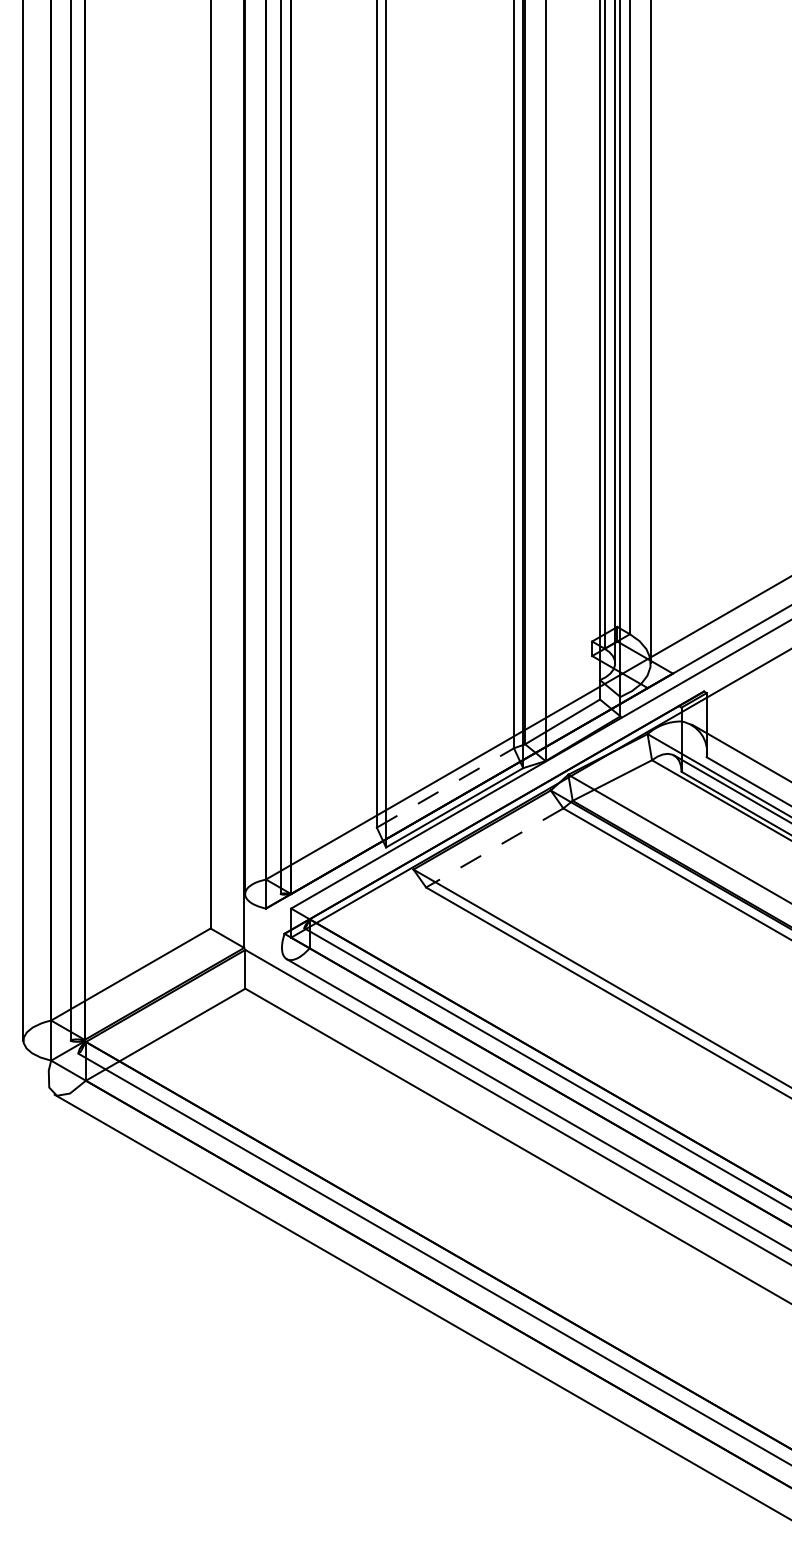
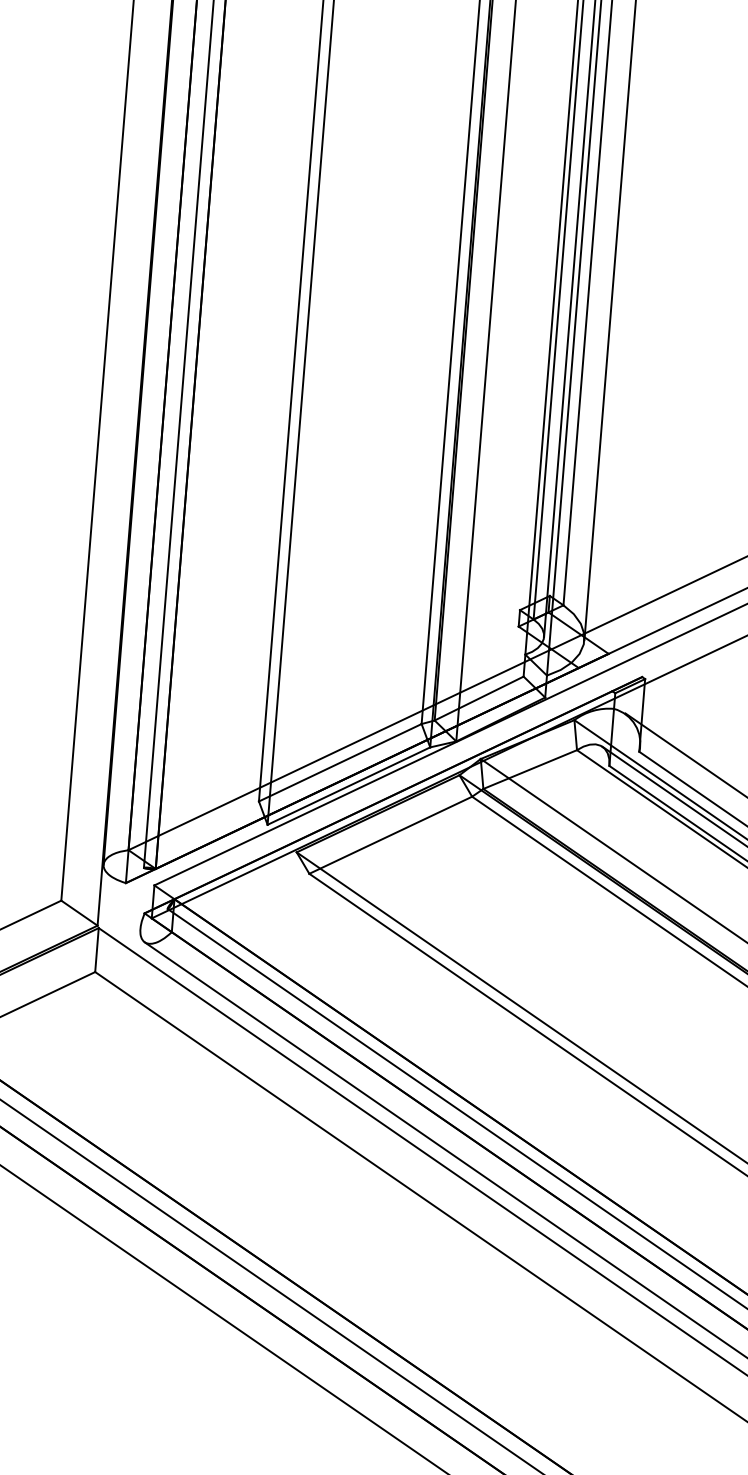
line: (445, 787) -> (340, 762), dashed -> solid
line: (494, 848) -> (390, 835), dashed -> solid

